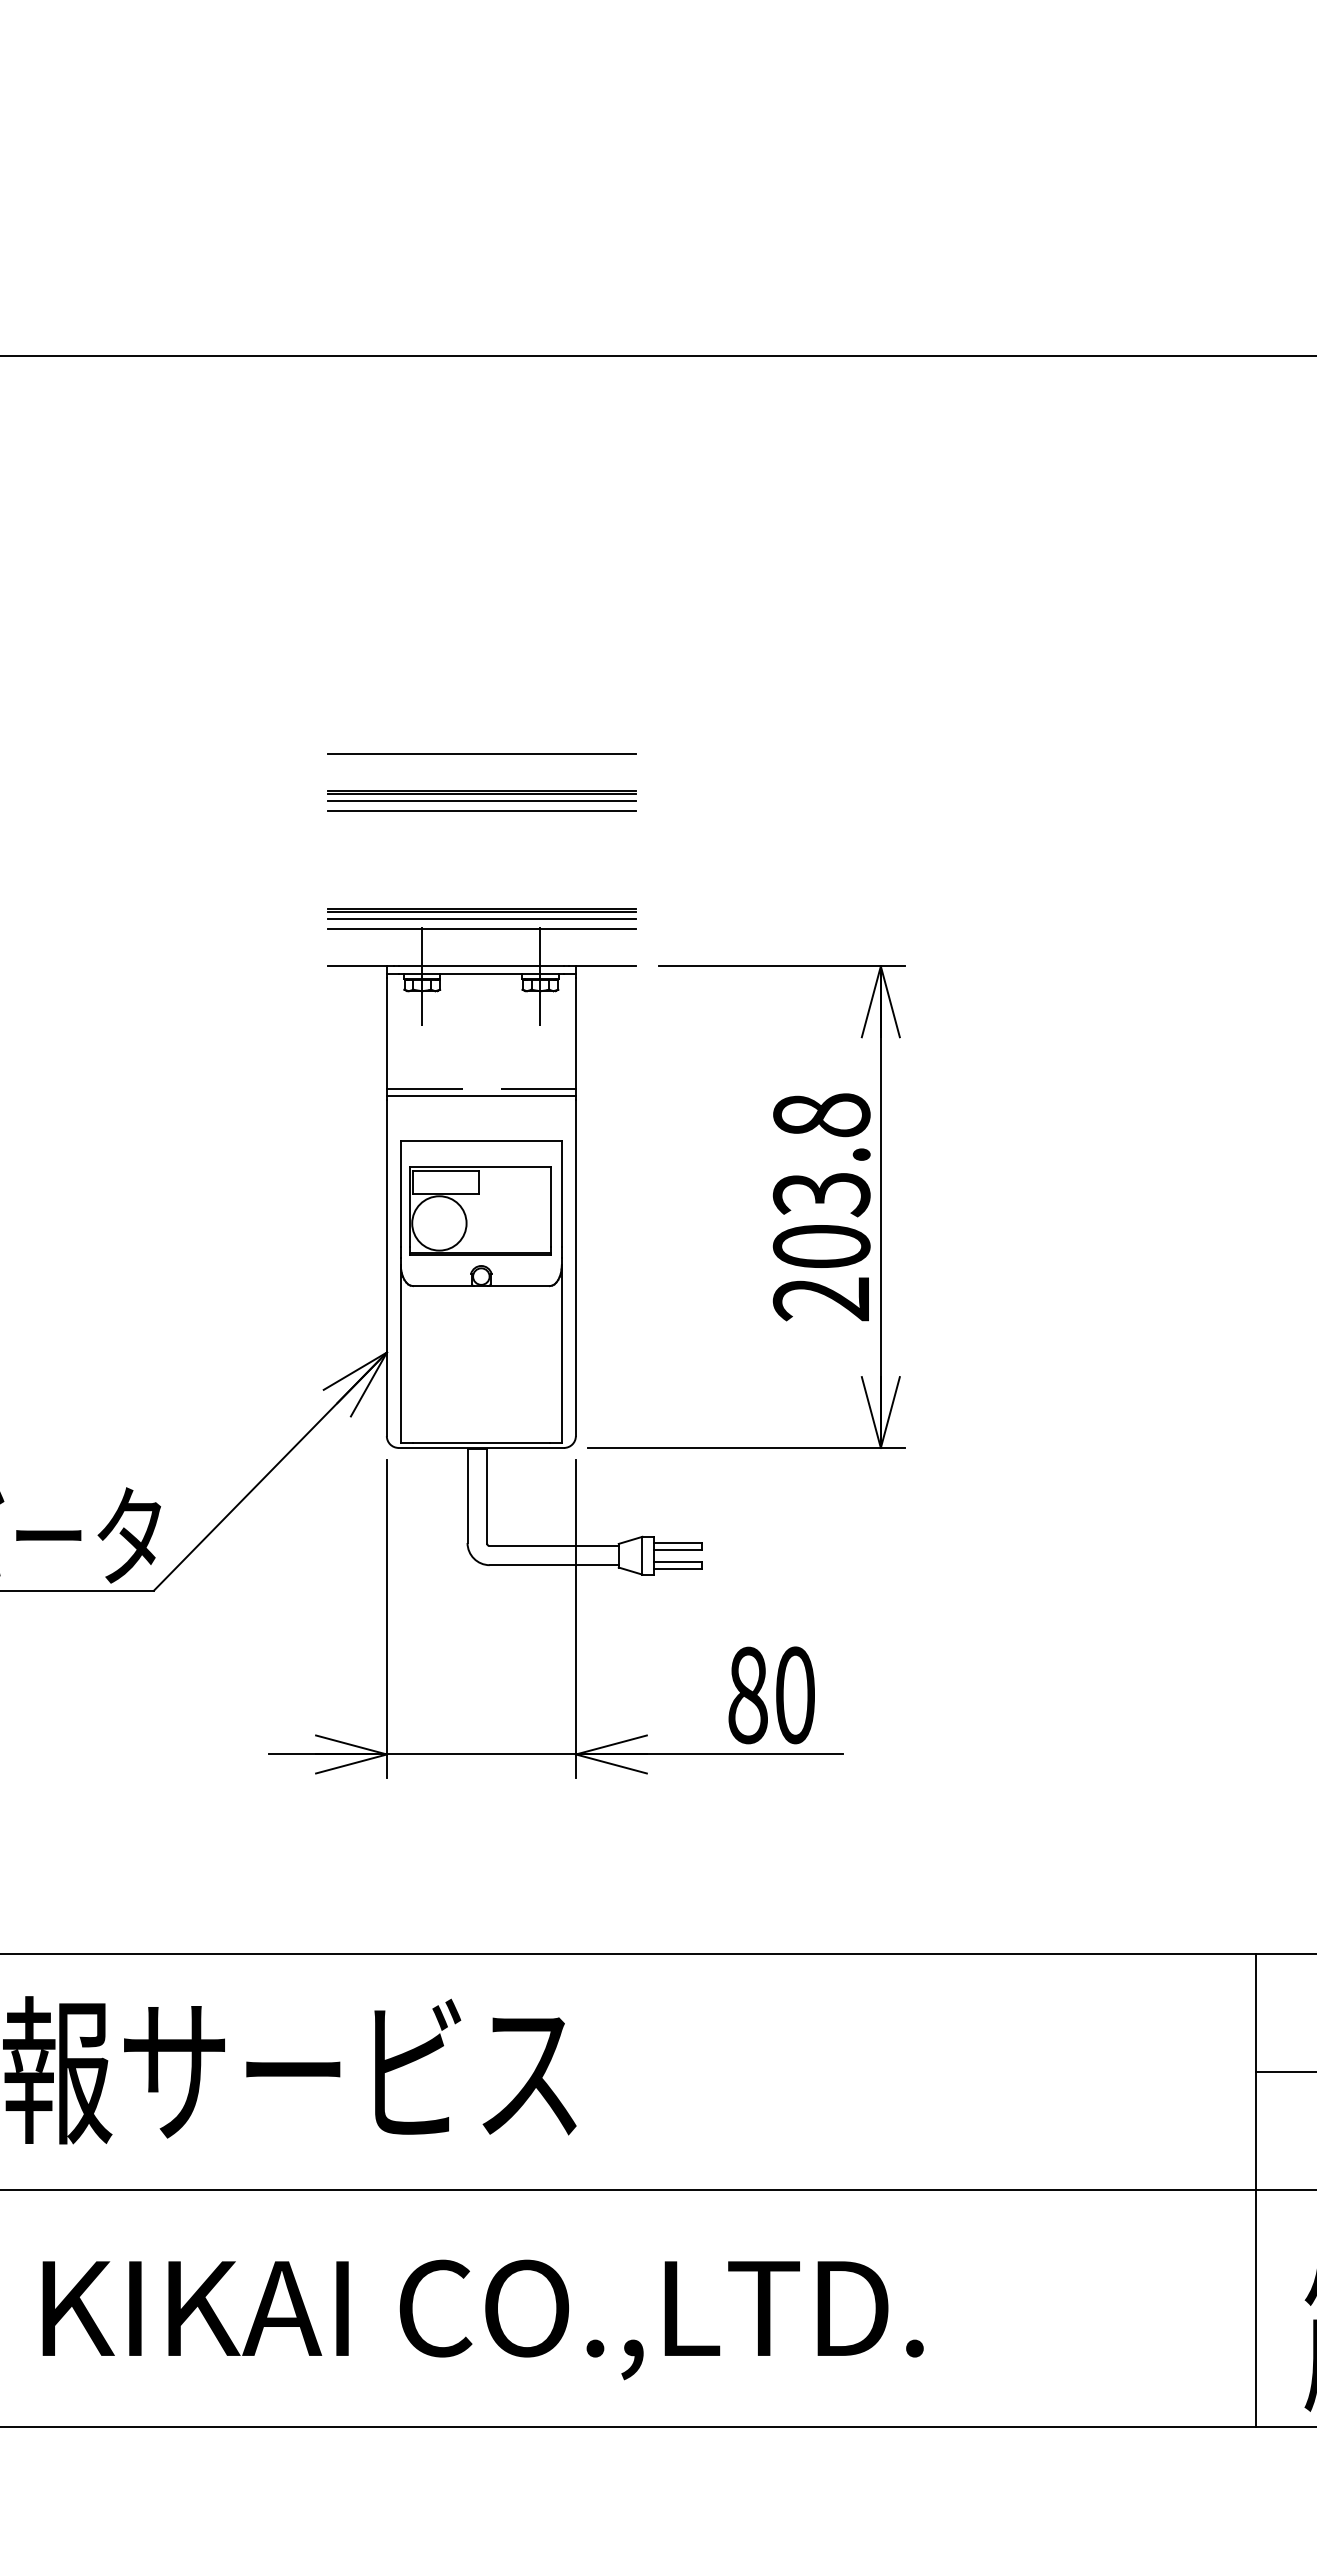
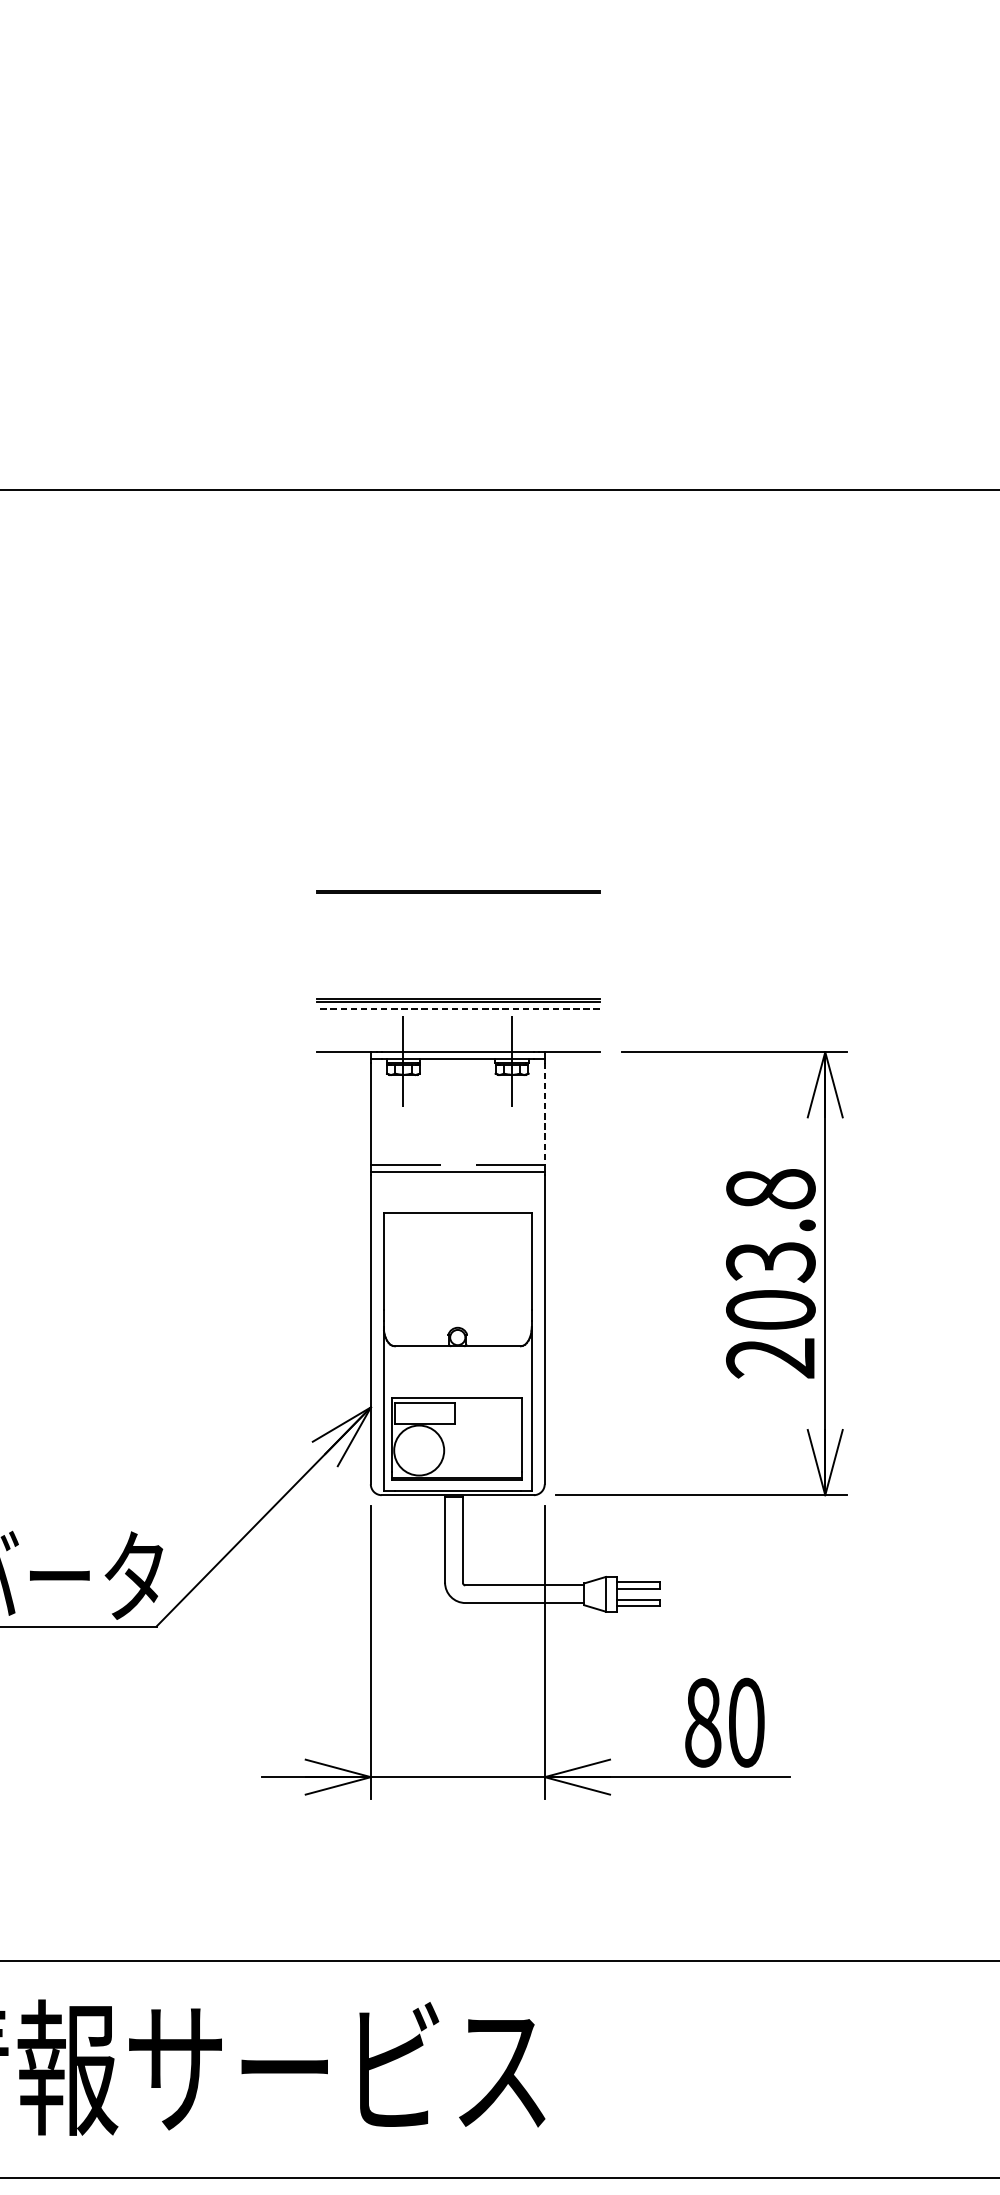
line: (481, 753) -> (457, 856), removed
line: (481, 800) -> (457, 899), removed
line: (481, 810) -> (457, 908), removed
line: (481, 919) -> (457, 1009), solid -> dashed
line: (481, 929) -> (457, 1018), removed
line: (575, 1033) -> (544, 1113), solid -> dashed
part: (480, 1210) -> (456, 1438), moved

